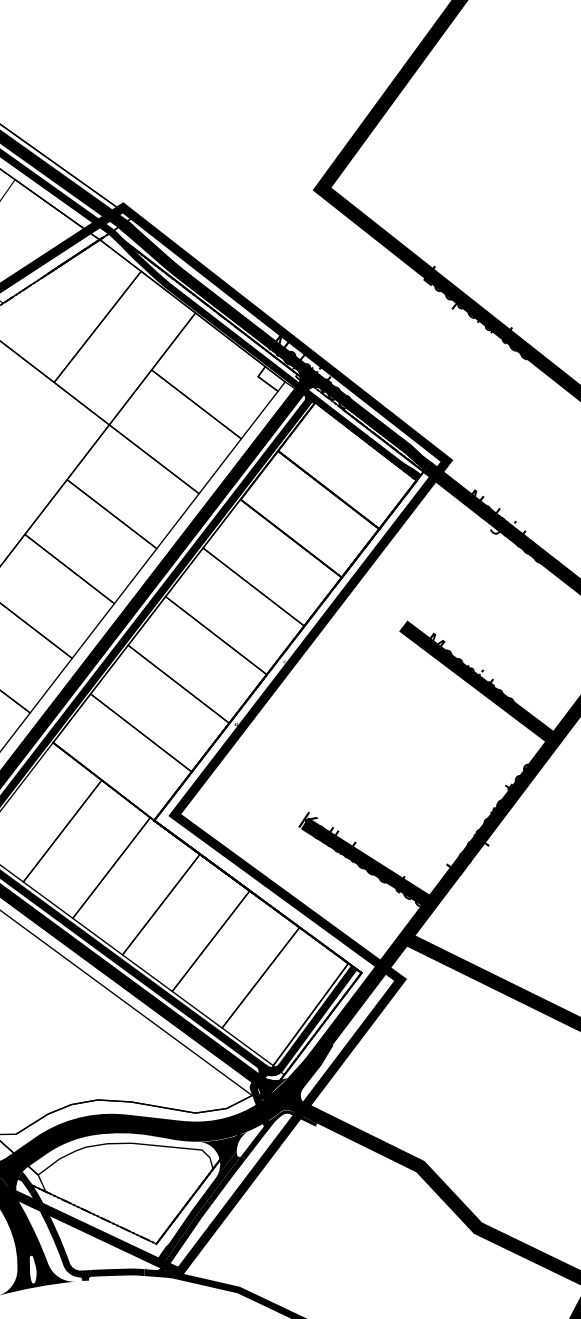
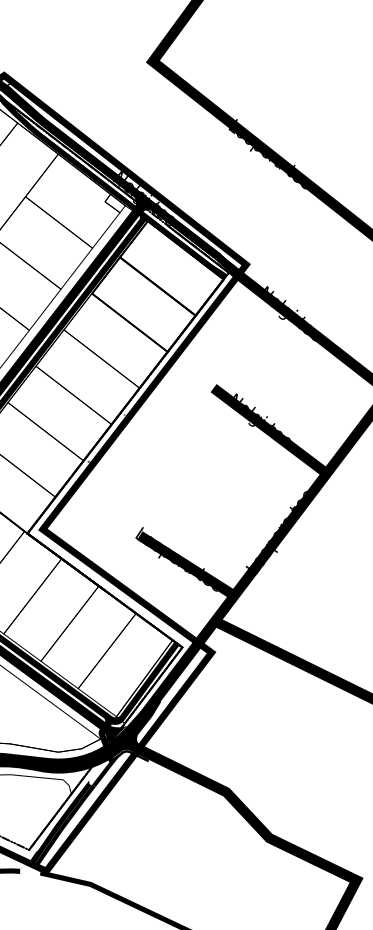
text: (473, 667) -> (266, 419), Mooni tee -> Nelgi tee
text: (360, 862) -> (181, 564), Kellukese tee -> Loopera tee
fill: (223, 1155) -> (79, 783), removed
fill: (158, 1270) -> (30, 869), removed

